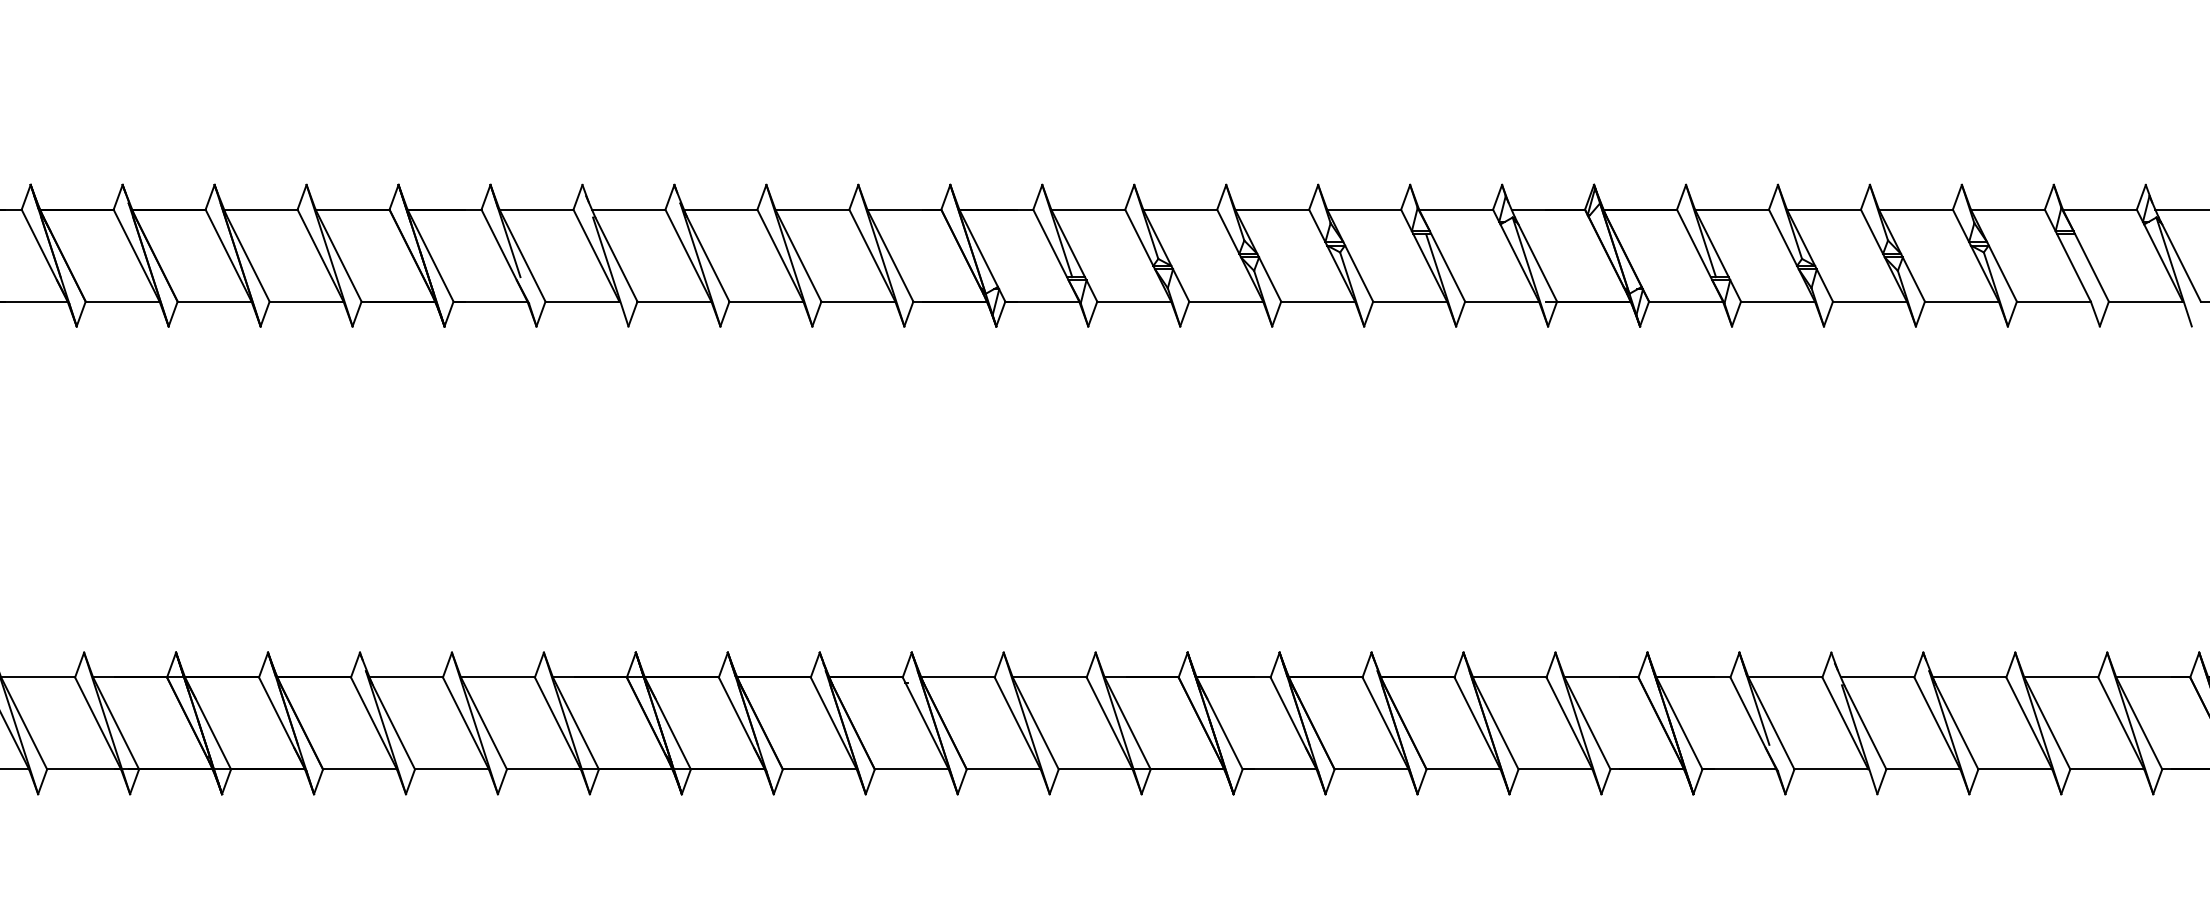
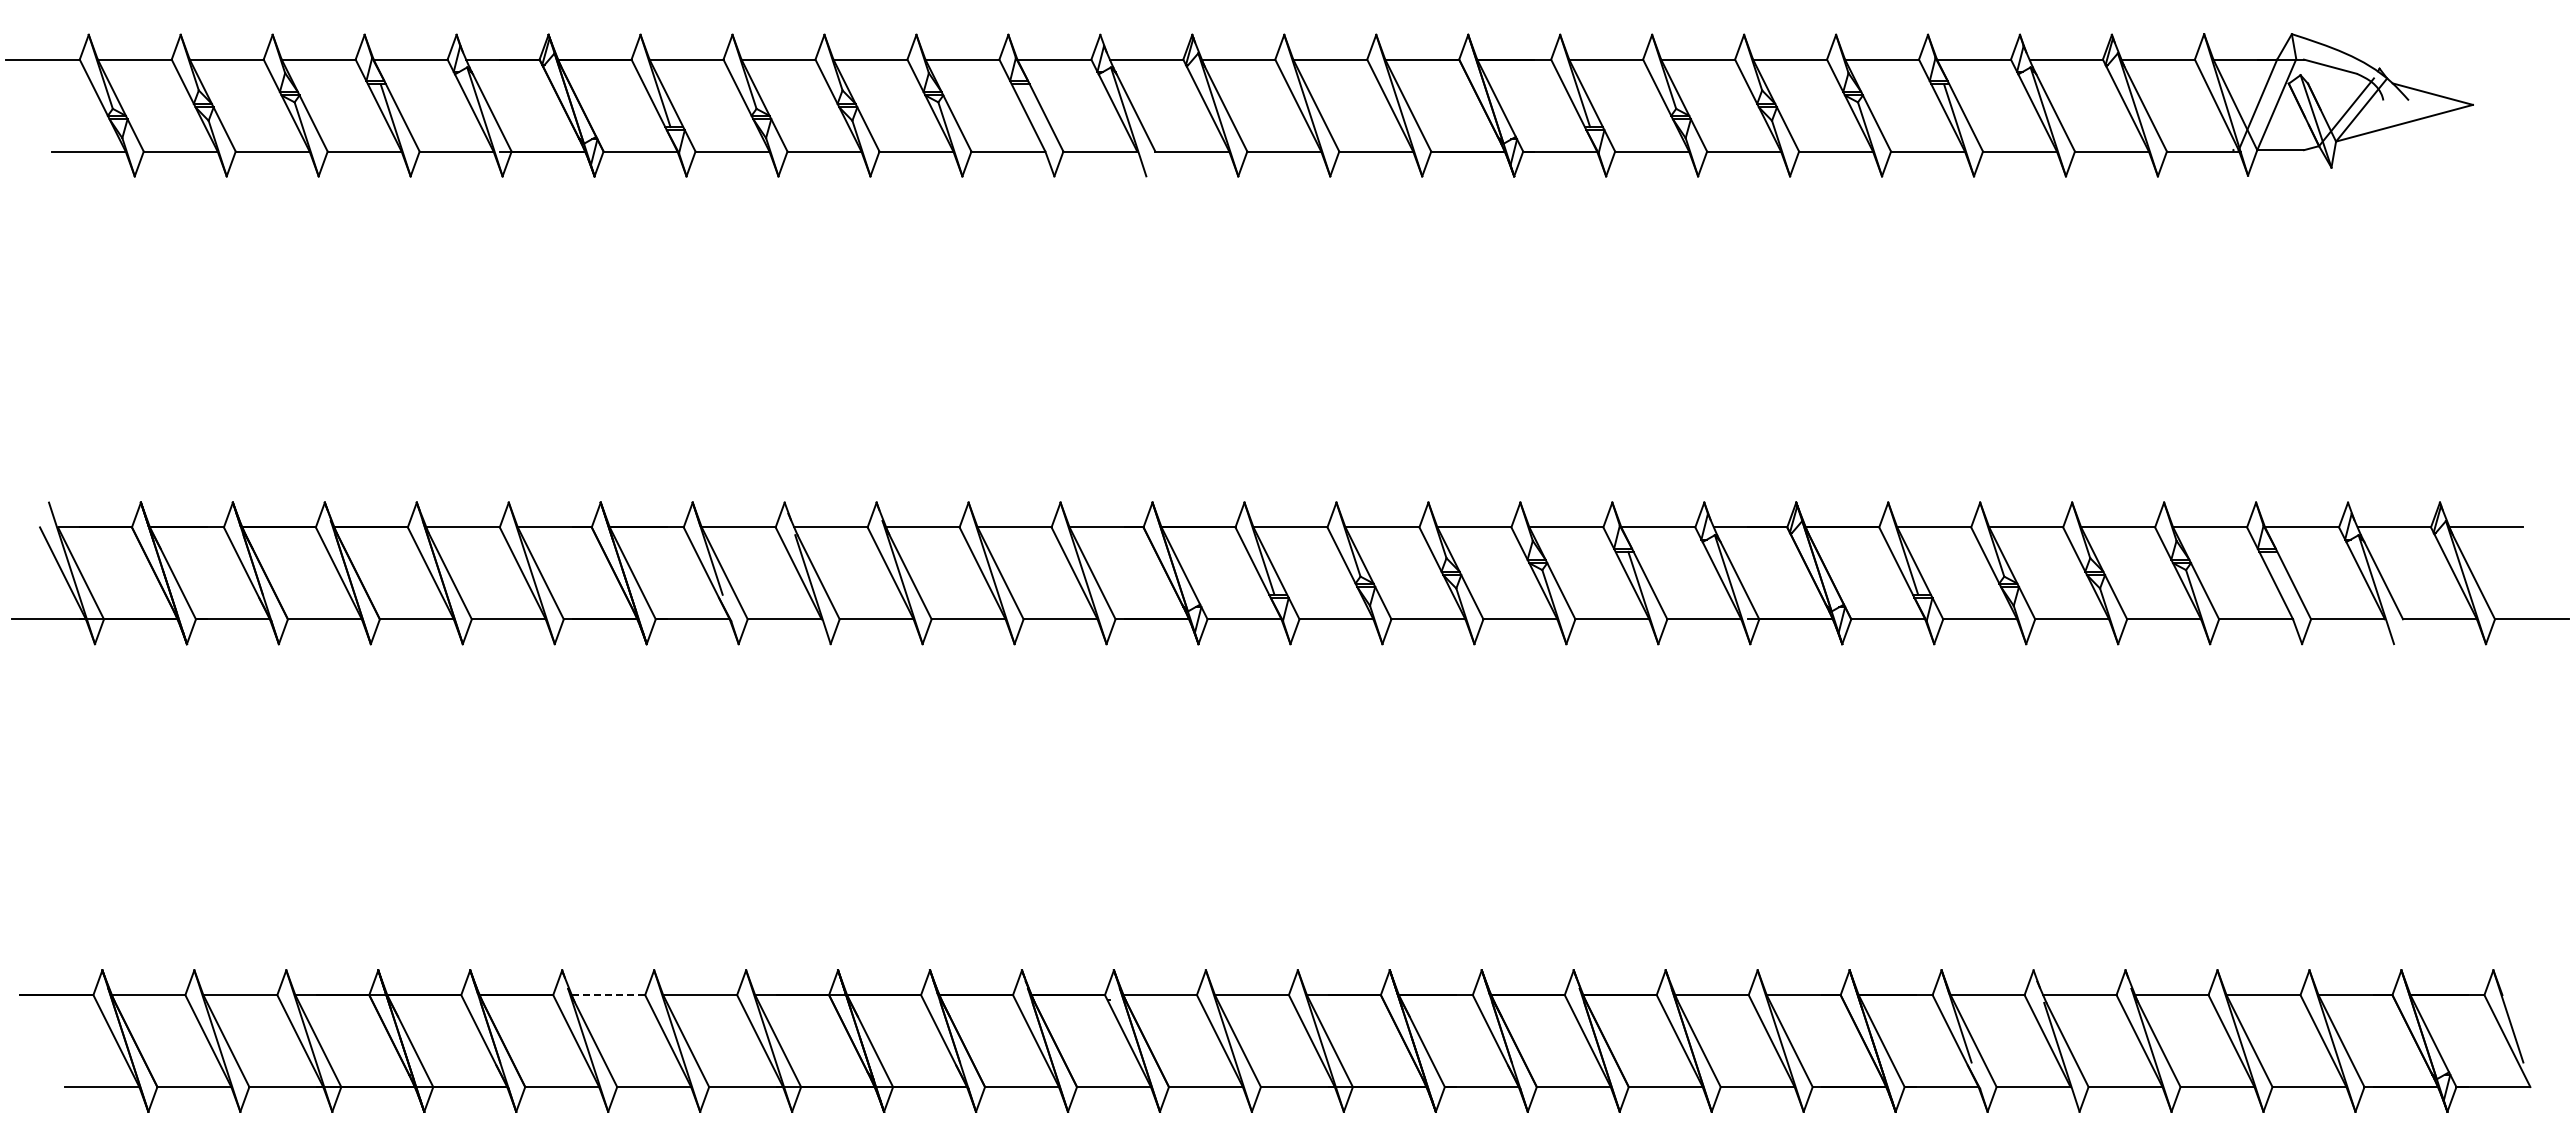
line: (406, 677) -> (608, 995), solid -> dashed

